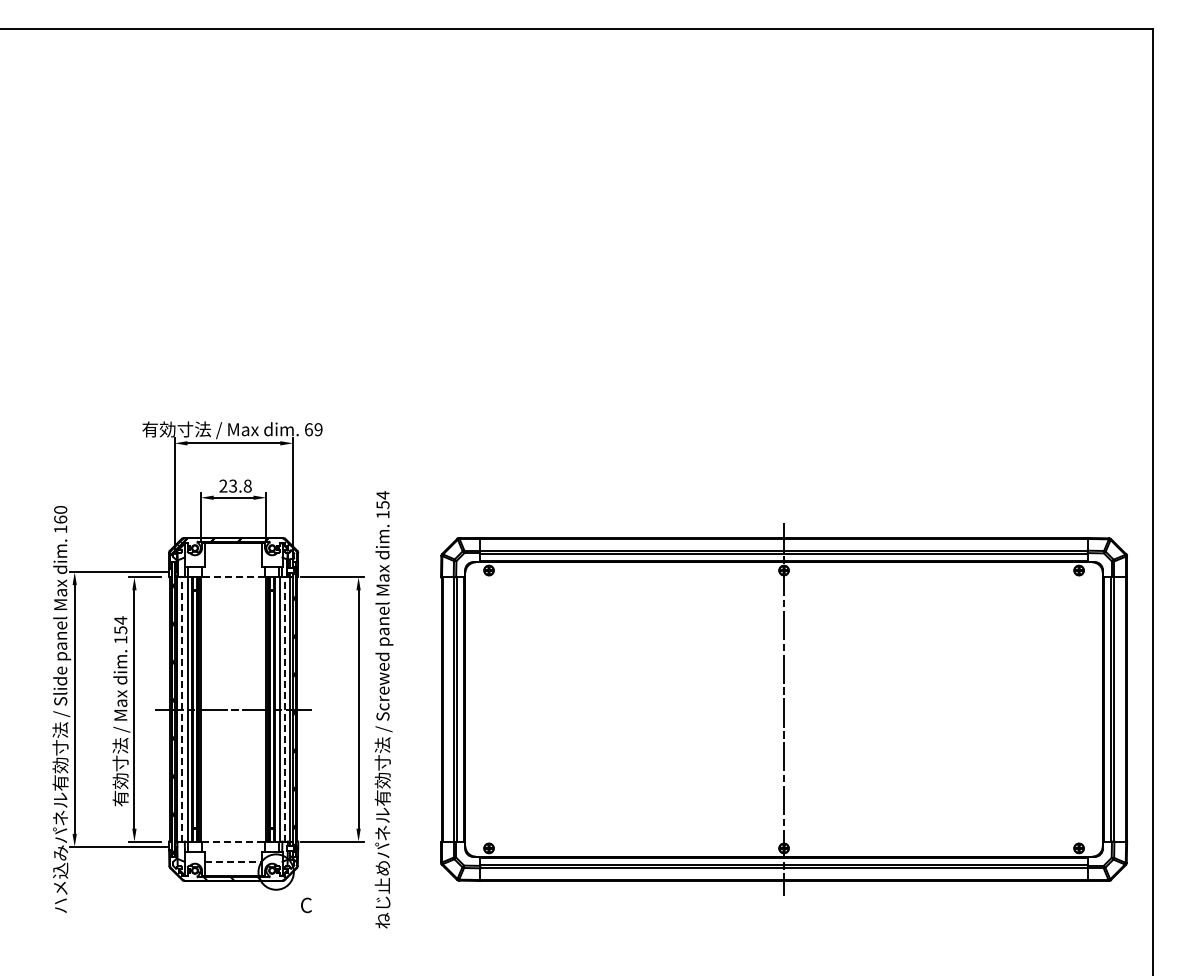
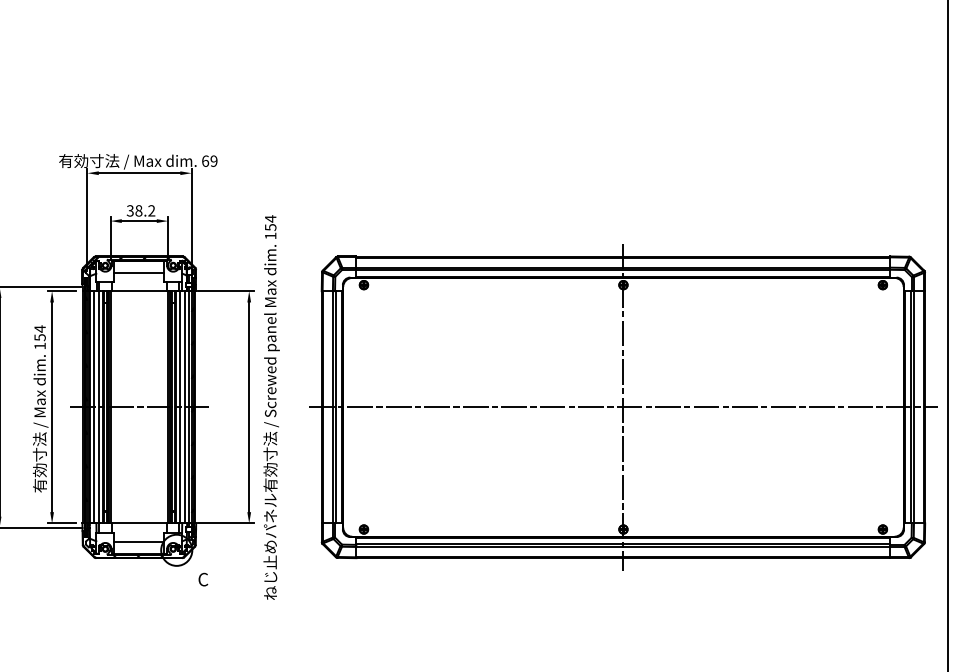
text: (235, 485) -> (140, 210), 23.8 -> 38.2
line: (233, 557) -> (139, 273), added
line: (233, 577) -> (139, 291), dashed -> solid
line: (181, 709) -> (93, 407), dashed -> solid
line: (285, 709) -> (184, 407), dashed -> solid
line: (783, 709) -> (622, 407), added
line: (233, 841) -> (139, 523), dashed -> solid
line: (234, 862) -> (140, 541), dashed -> solid

